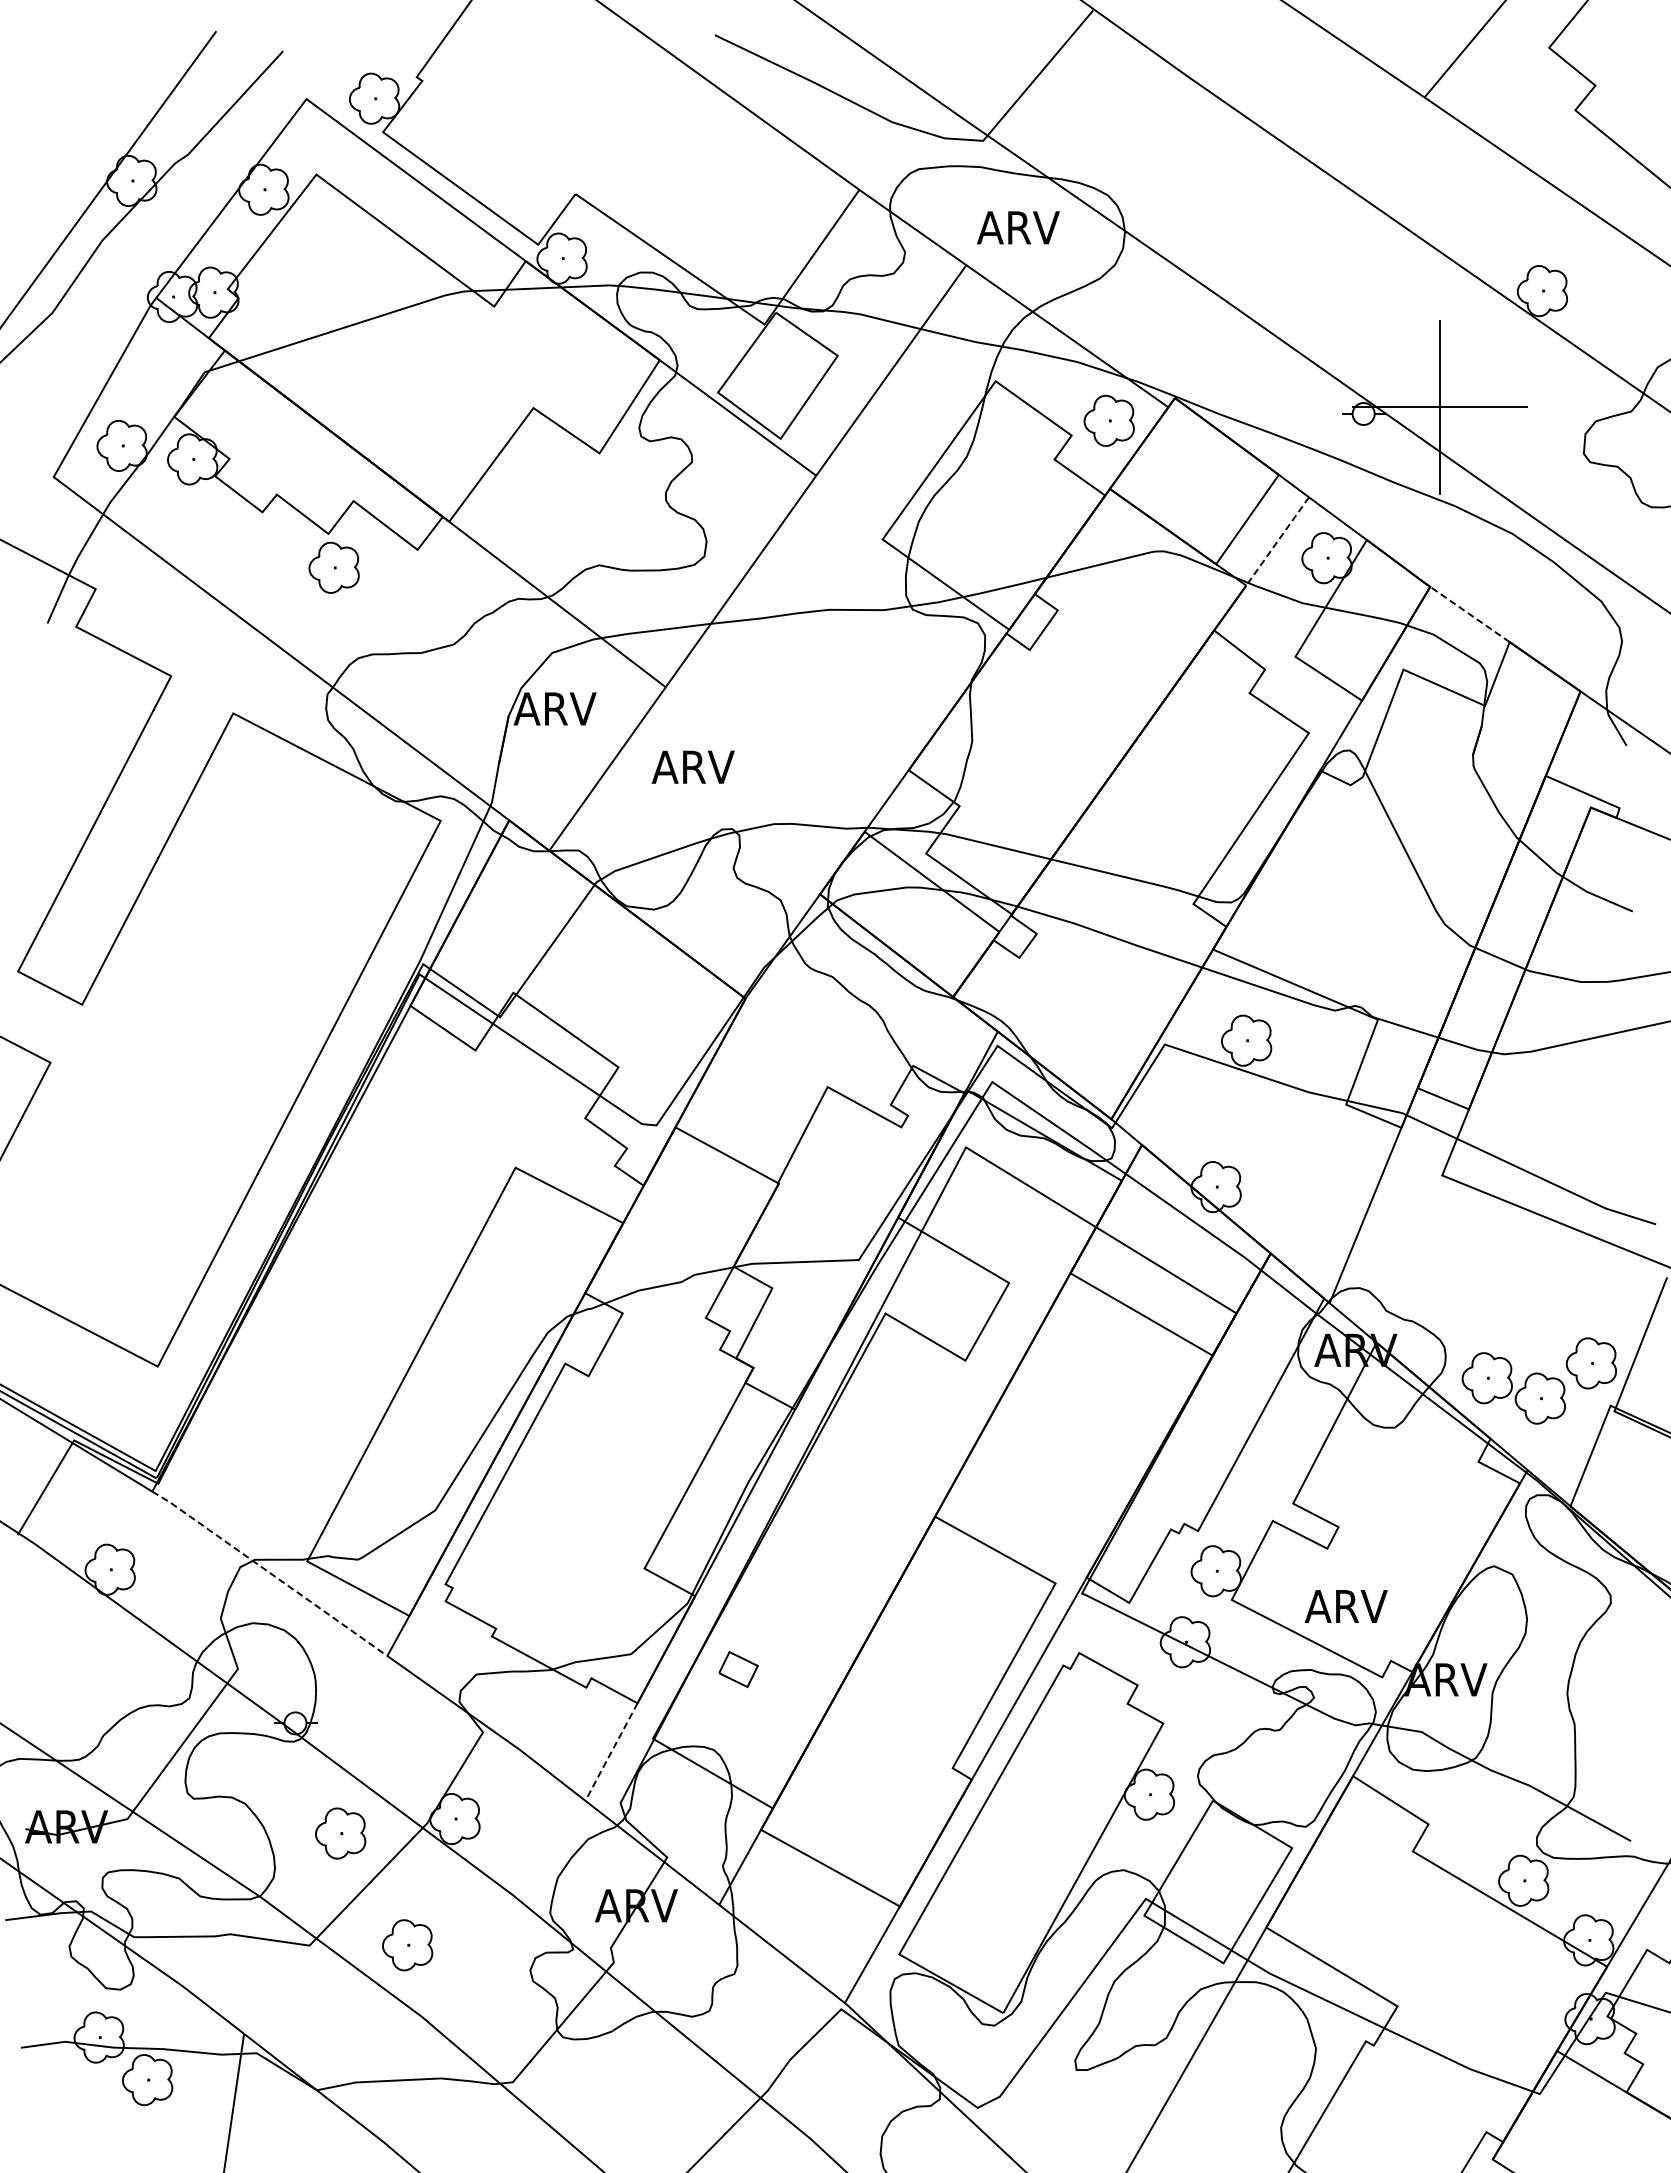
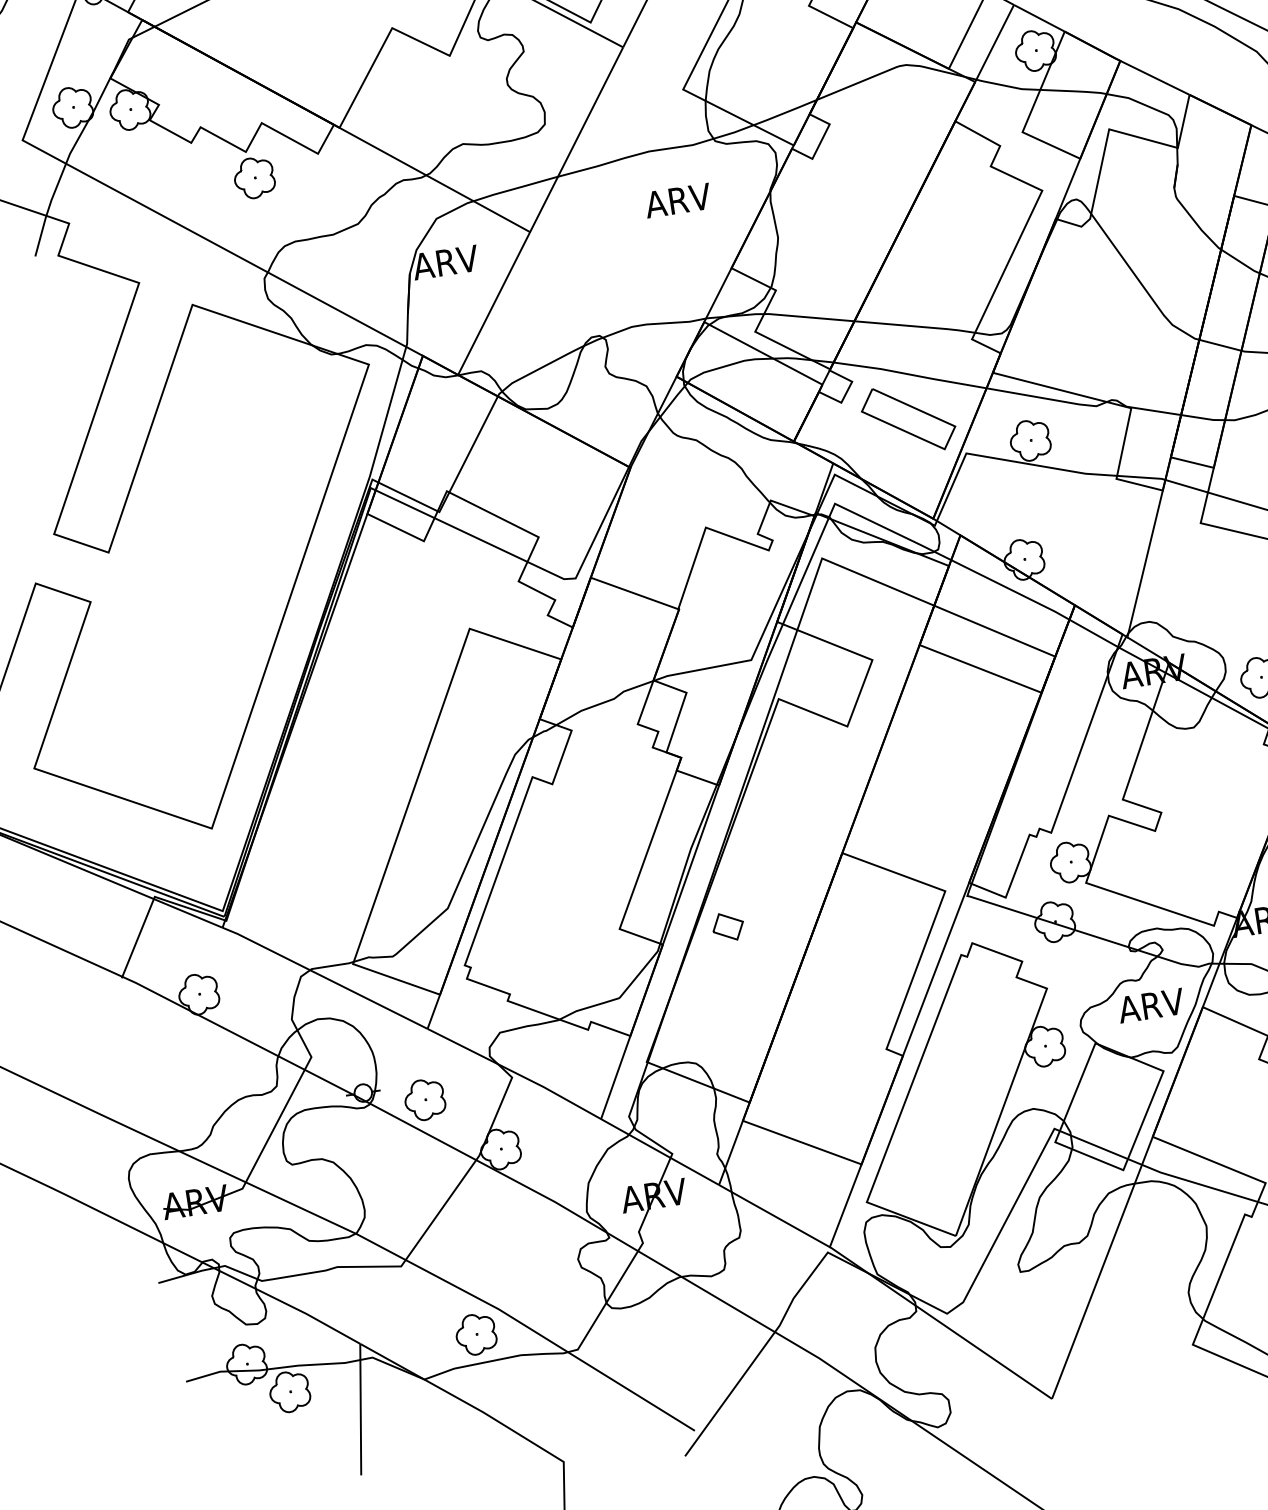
line: (1277, 541) -> (994, 43), dashed -> solid
line: (1469, 614) -> (1154, 77), dashed -> solid
text: (692, 766) -> (677, 200), moved
part: (1099, 991) -> (908, 419), added
line: (270, 1573) -> (325, 977), dashed -> solid
text: (1345, 1606) -> (1150, 1005), moved
part: (738, 1669) -> (728, 926), moved
line: (611, 1752) -> (615, 1077), dashed -> solid
part: (340, 1833) -> (424, 1099), moved
part: (407, 1945) -> (476, 1334), moved

